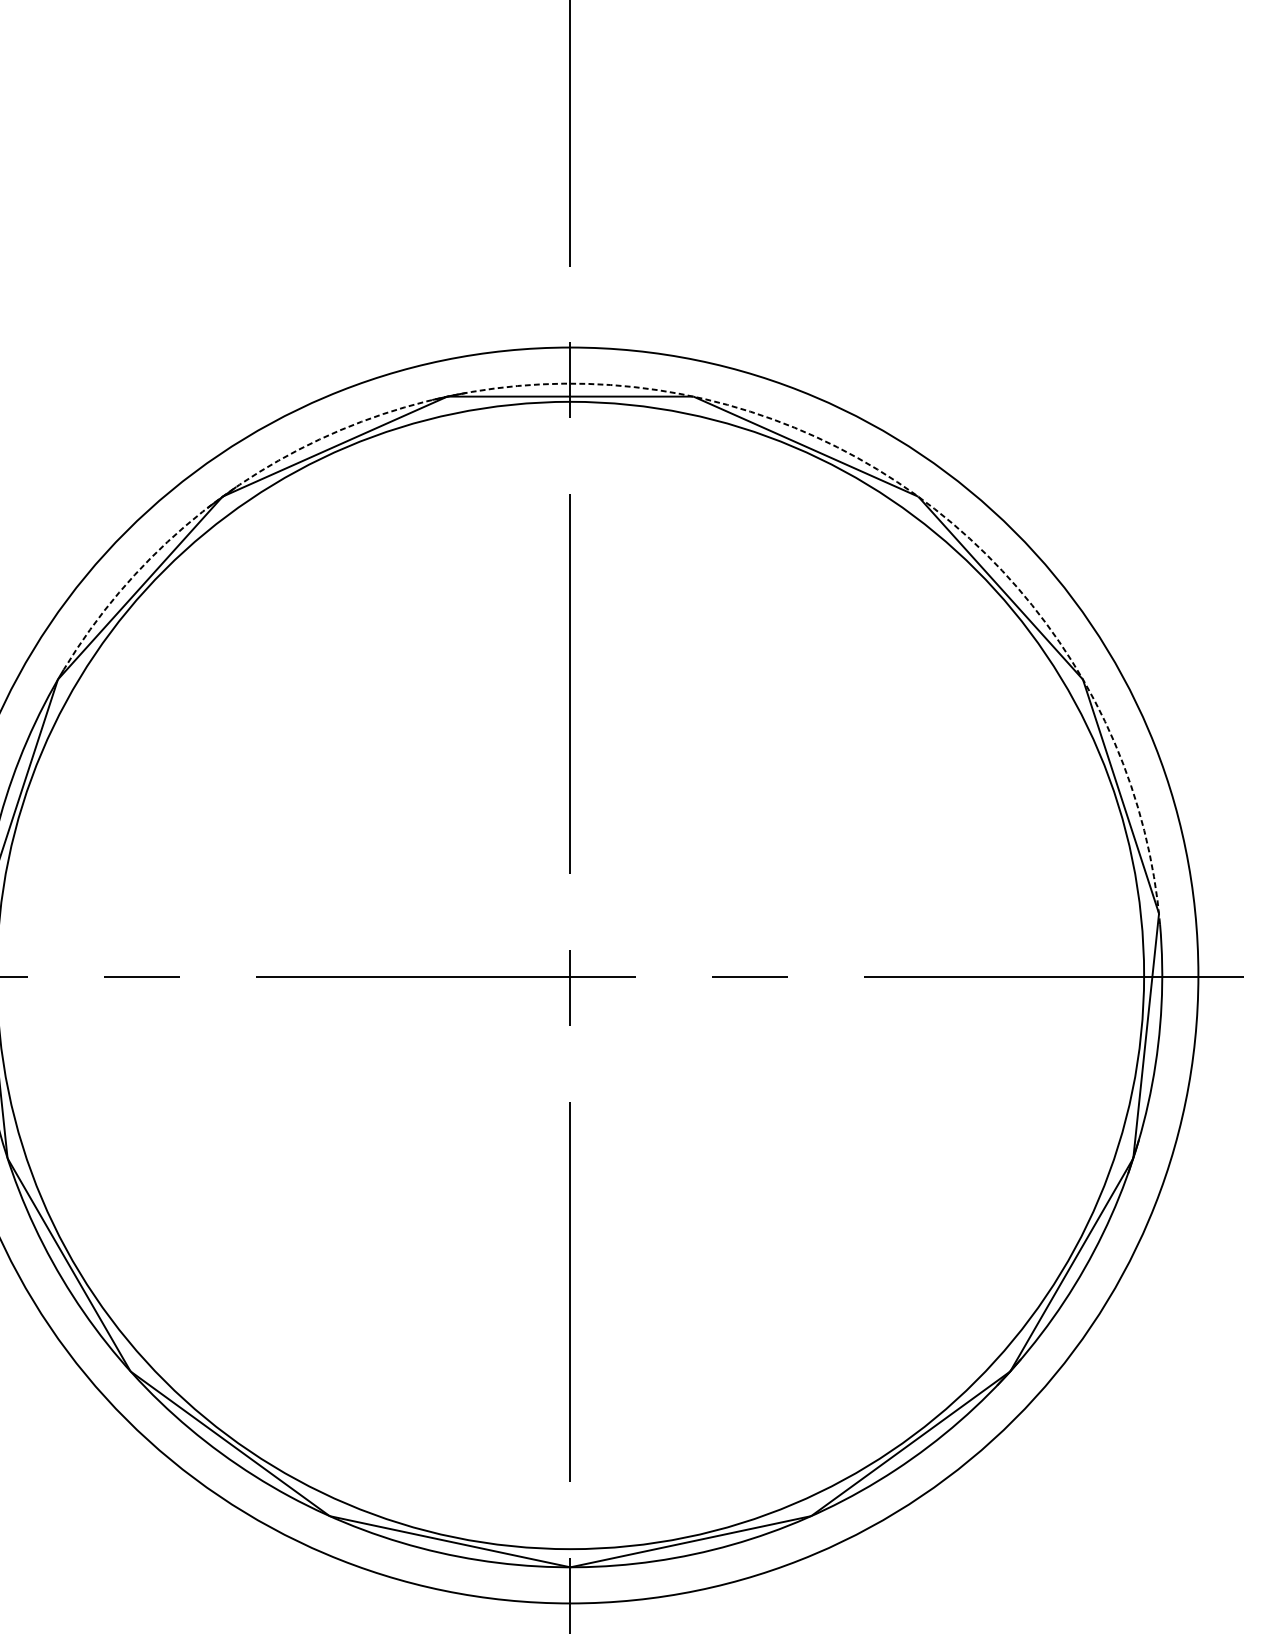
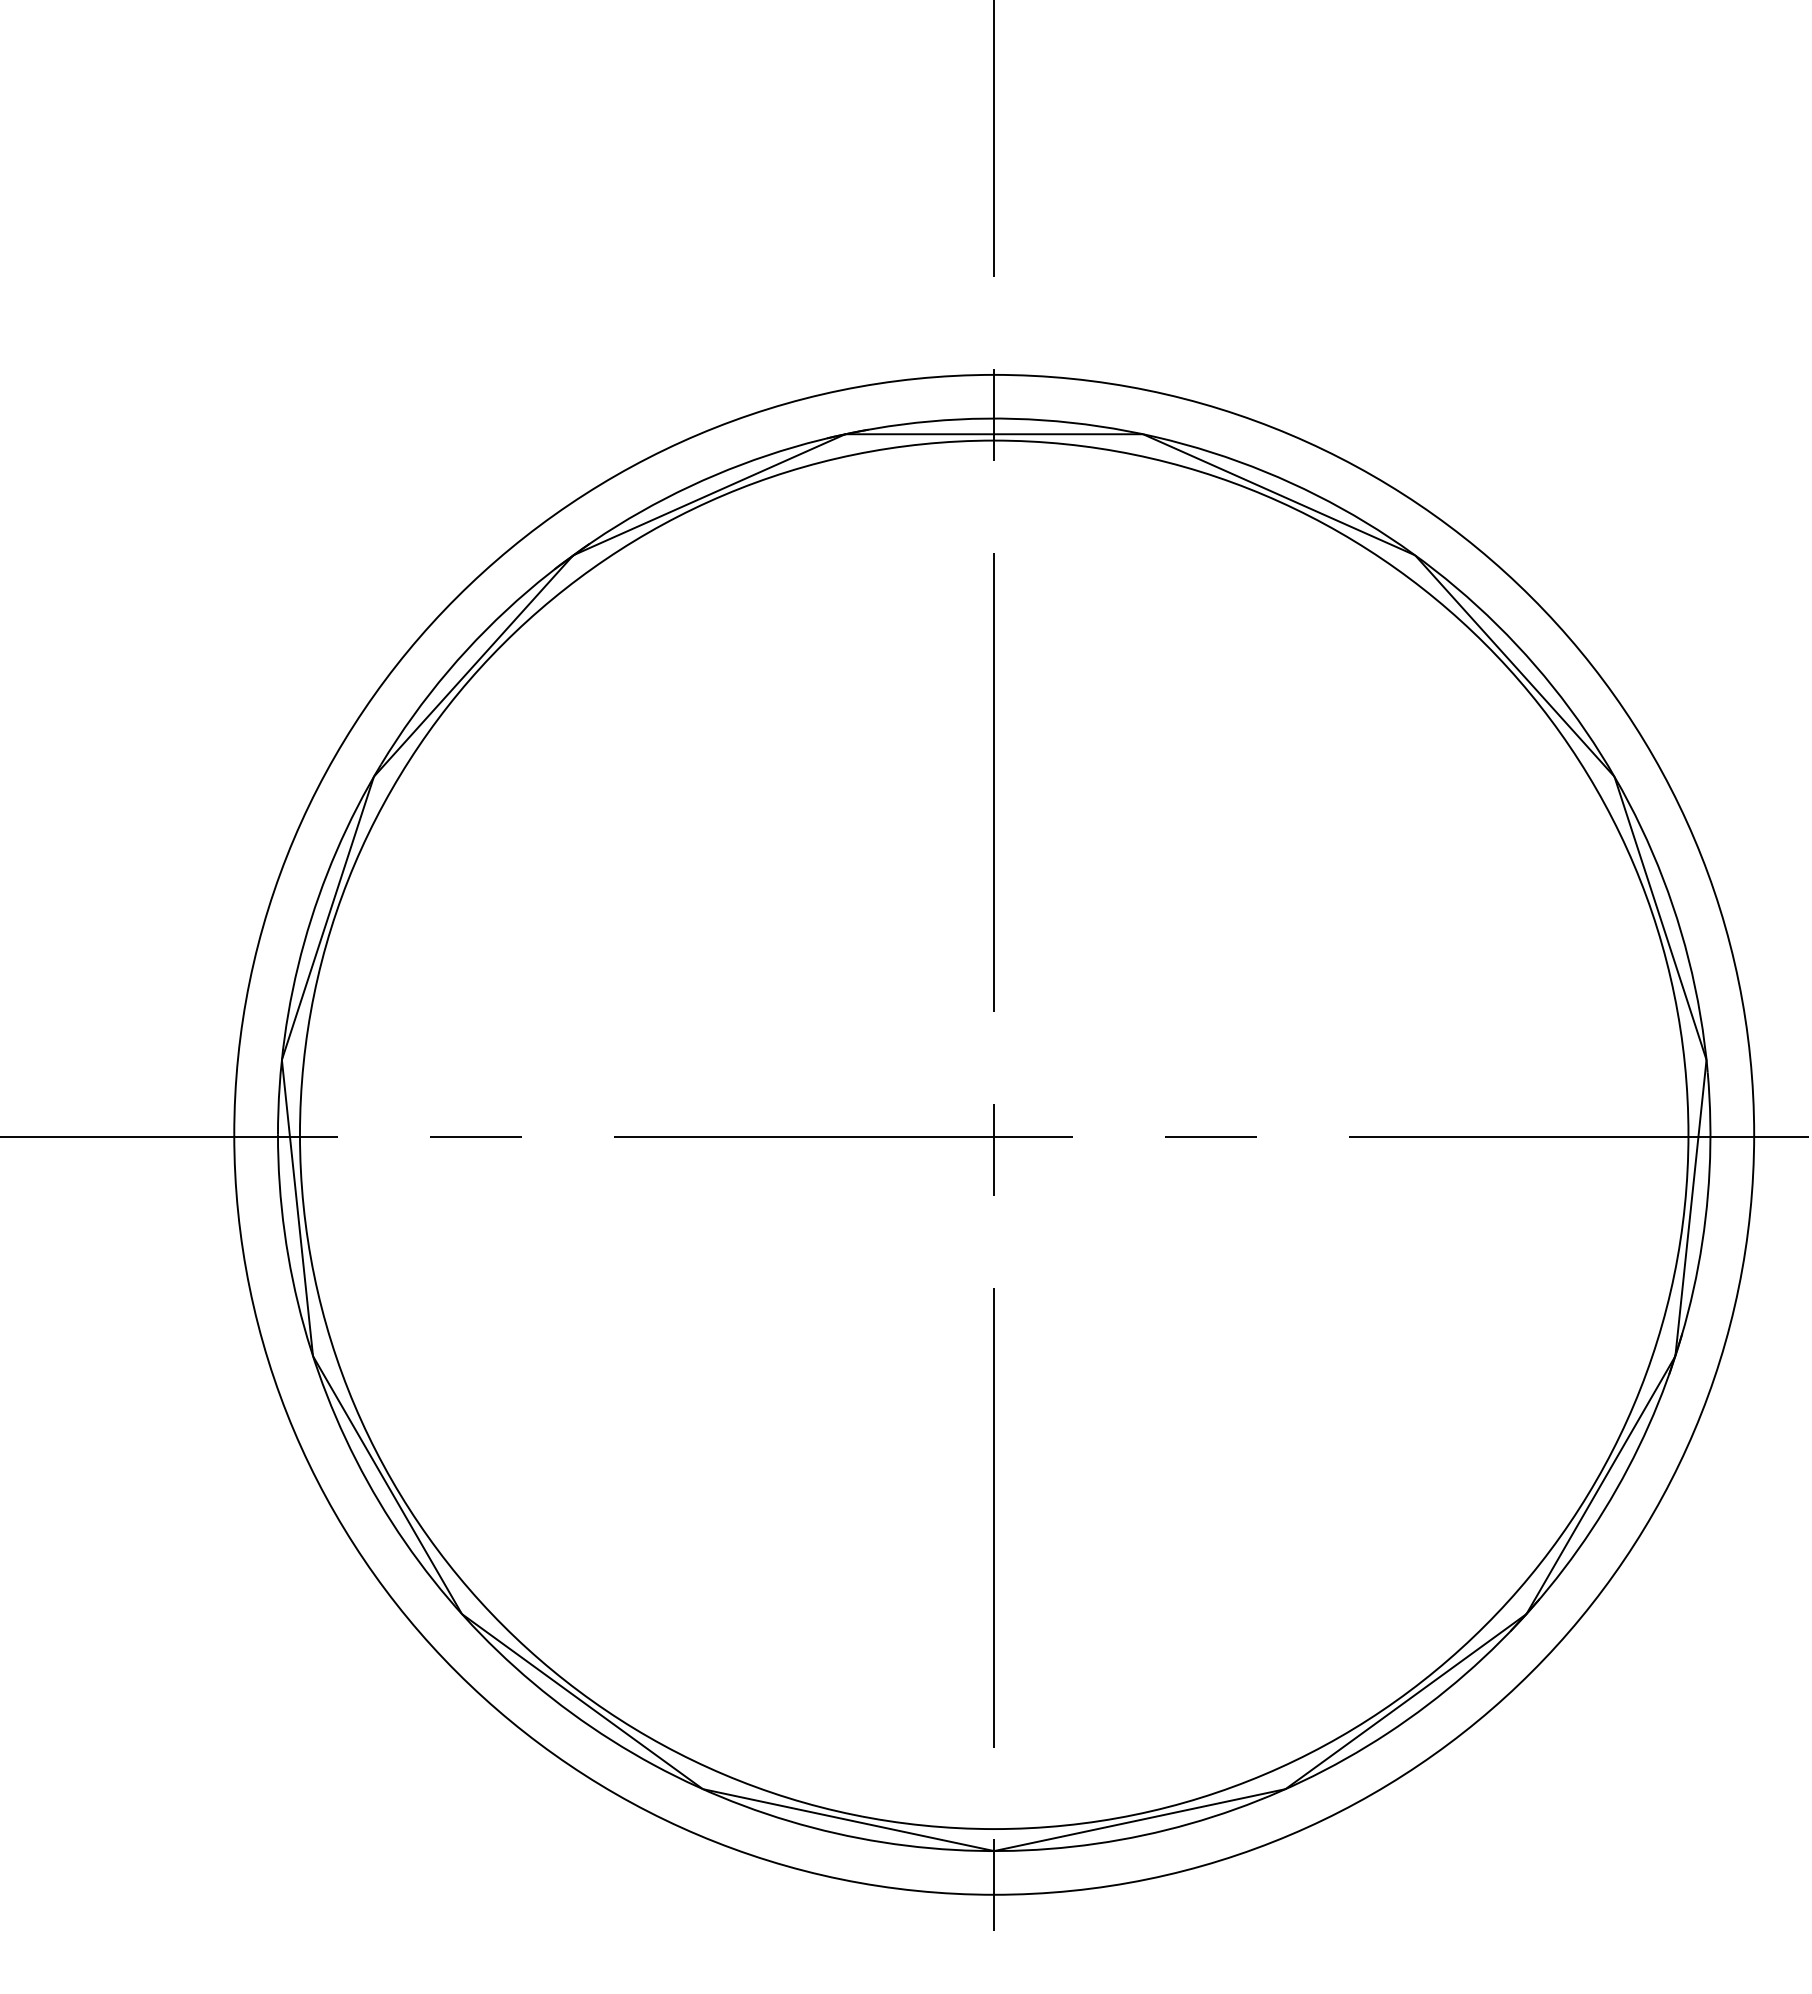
arc: (704, 399) -> (1156, 437), dashed -> solid

